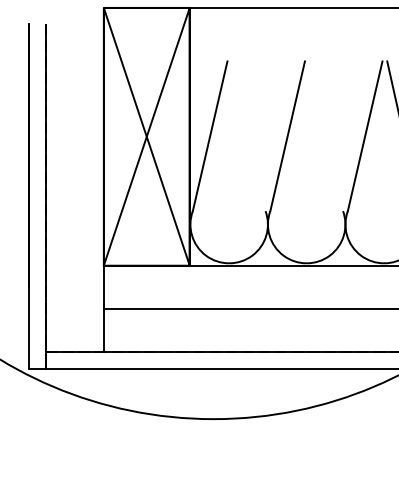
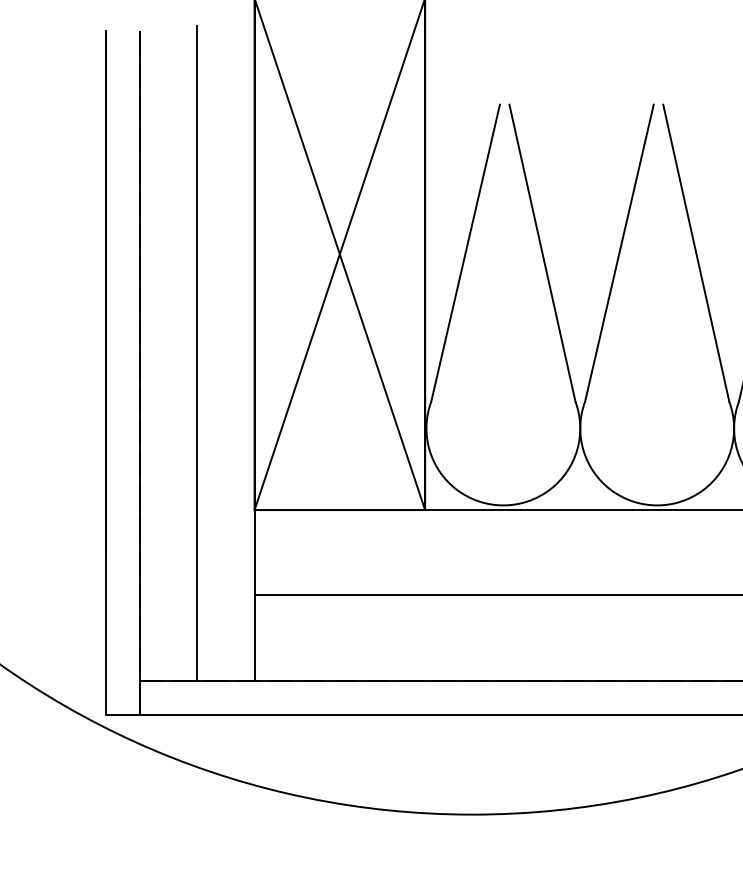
line: (248, 136) -> (541, 253), added
line: (326, 136) -> (696, 253), added
line: (75, 186) -> (198, 352), added

